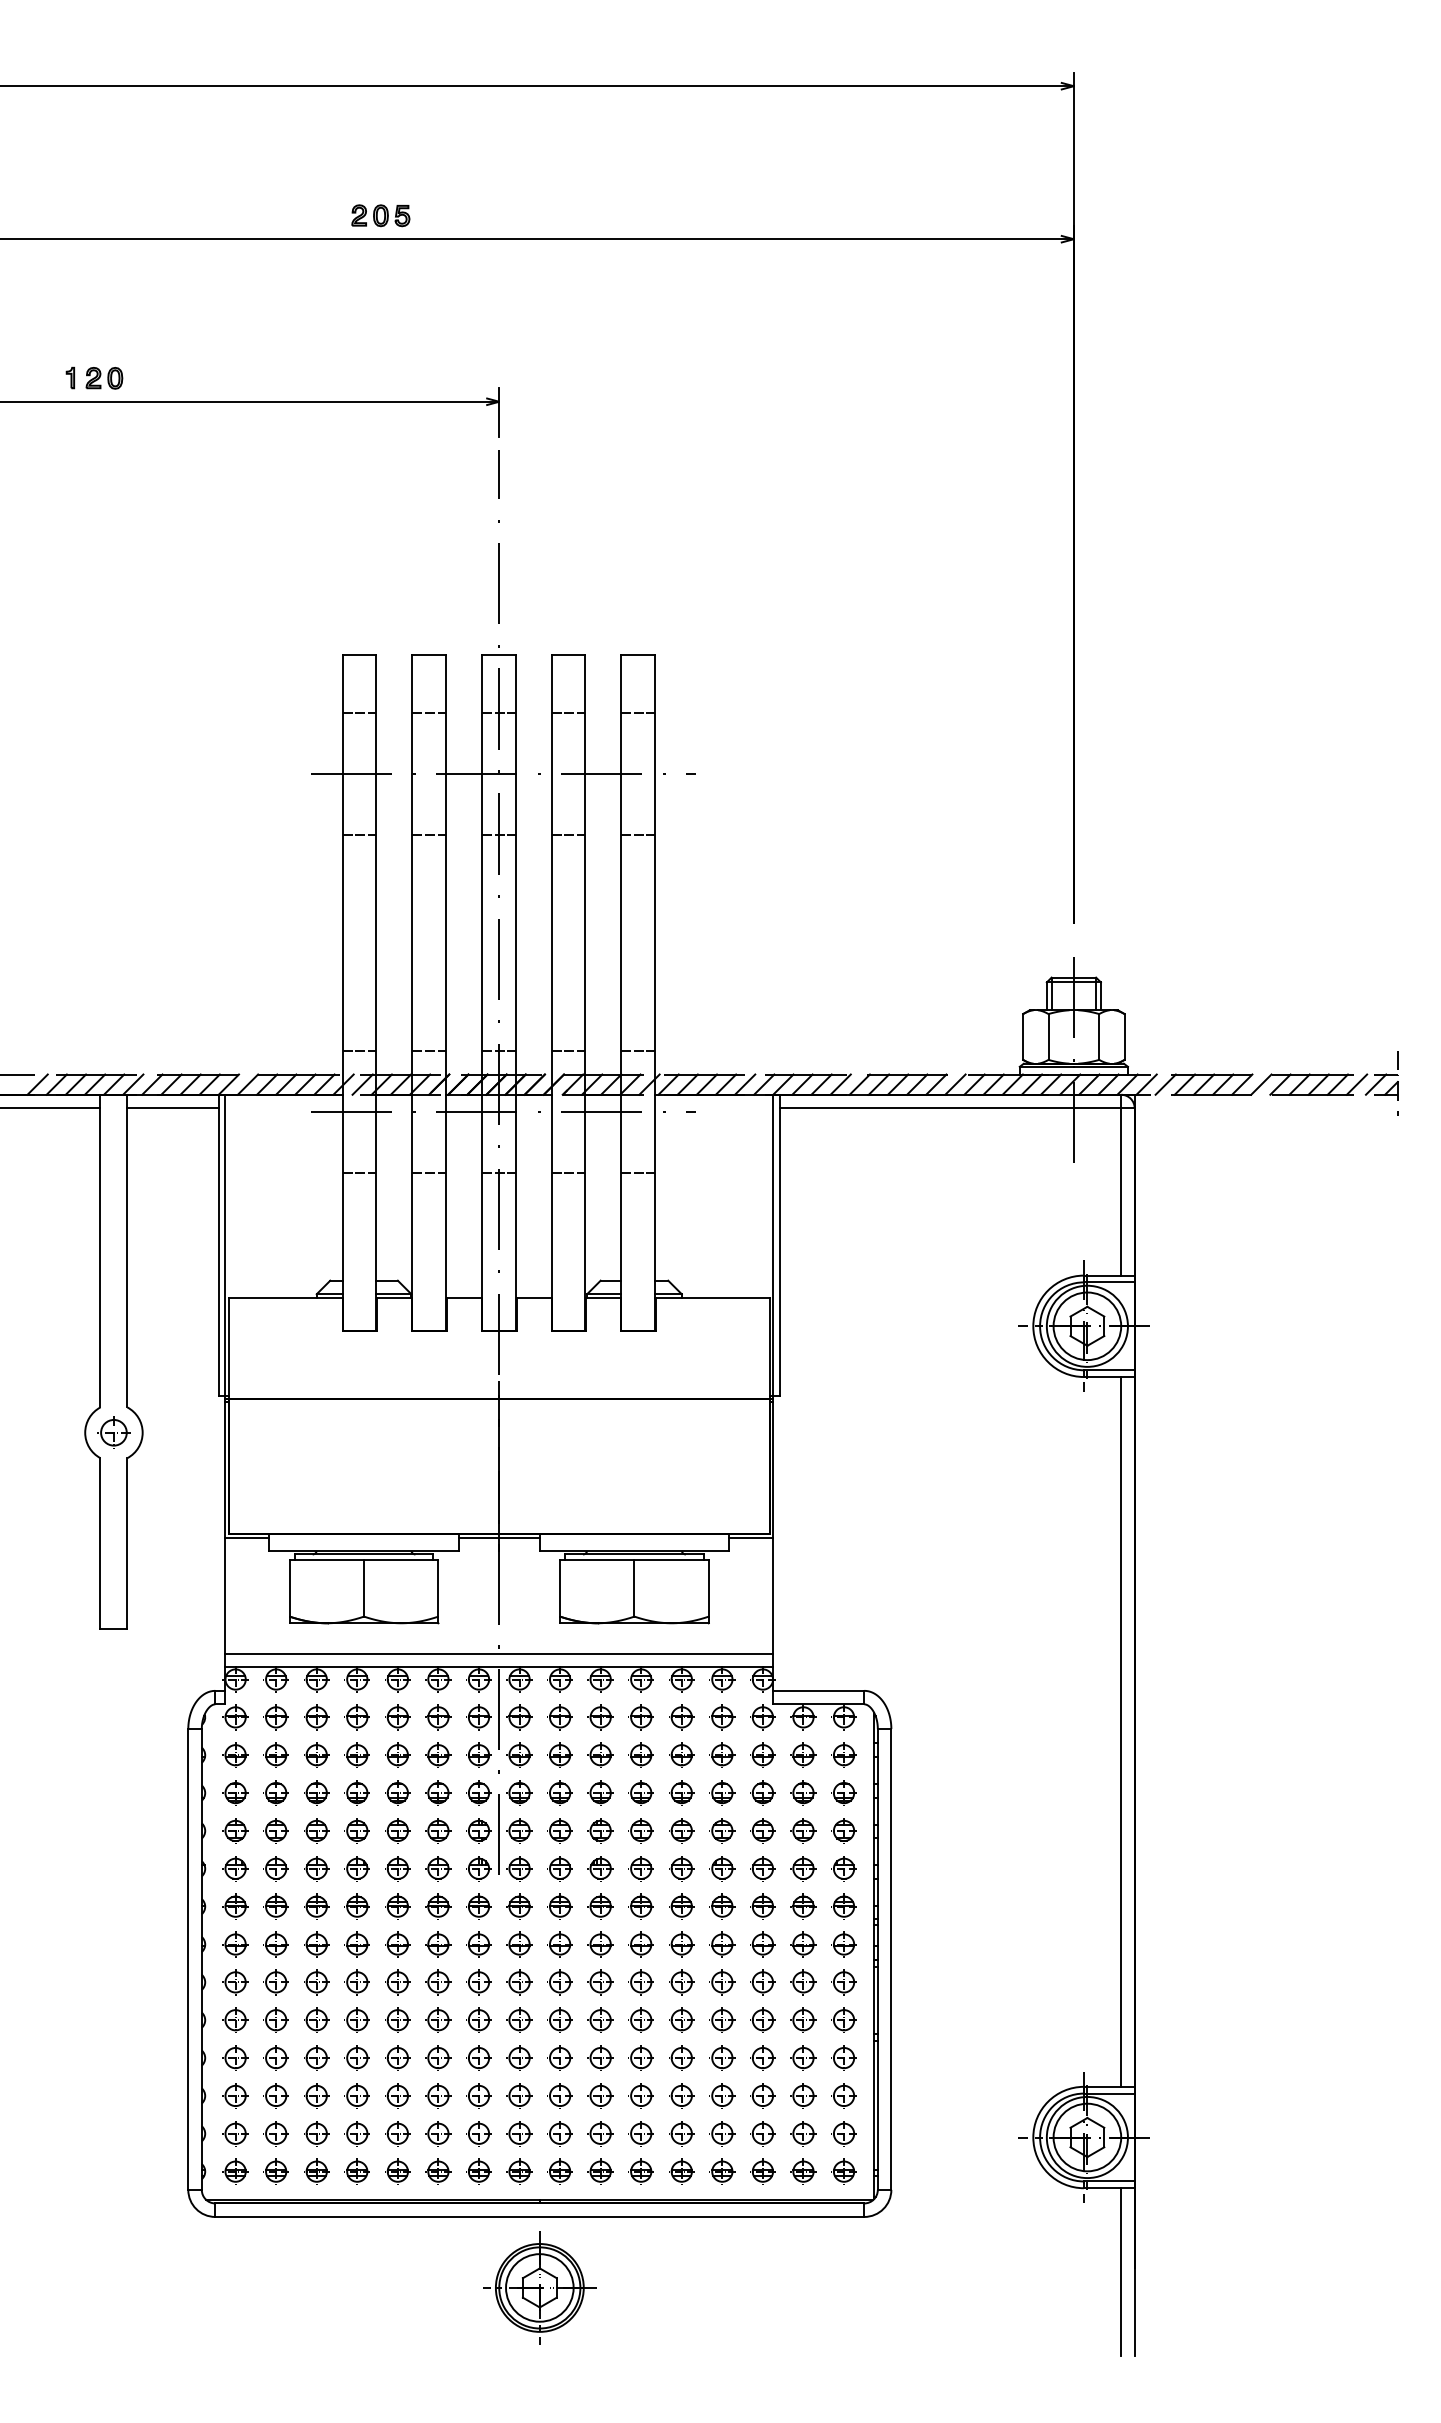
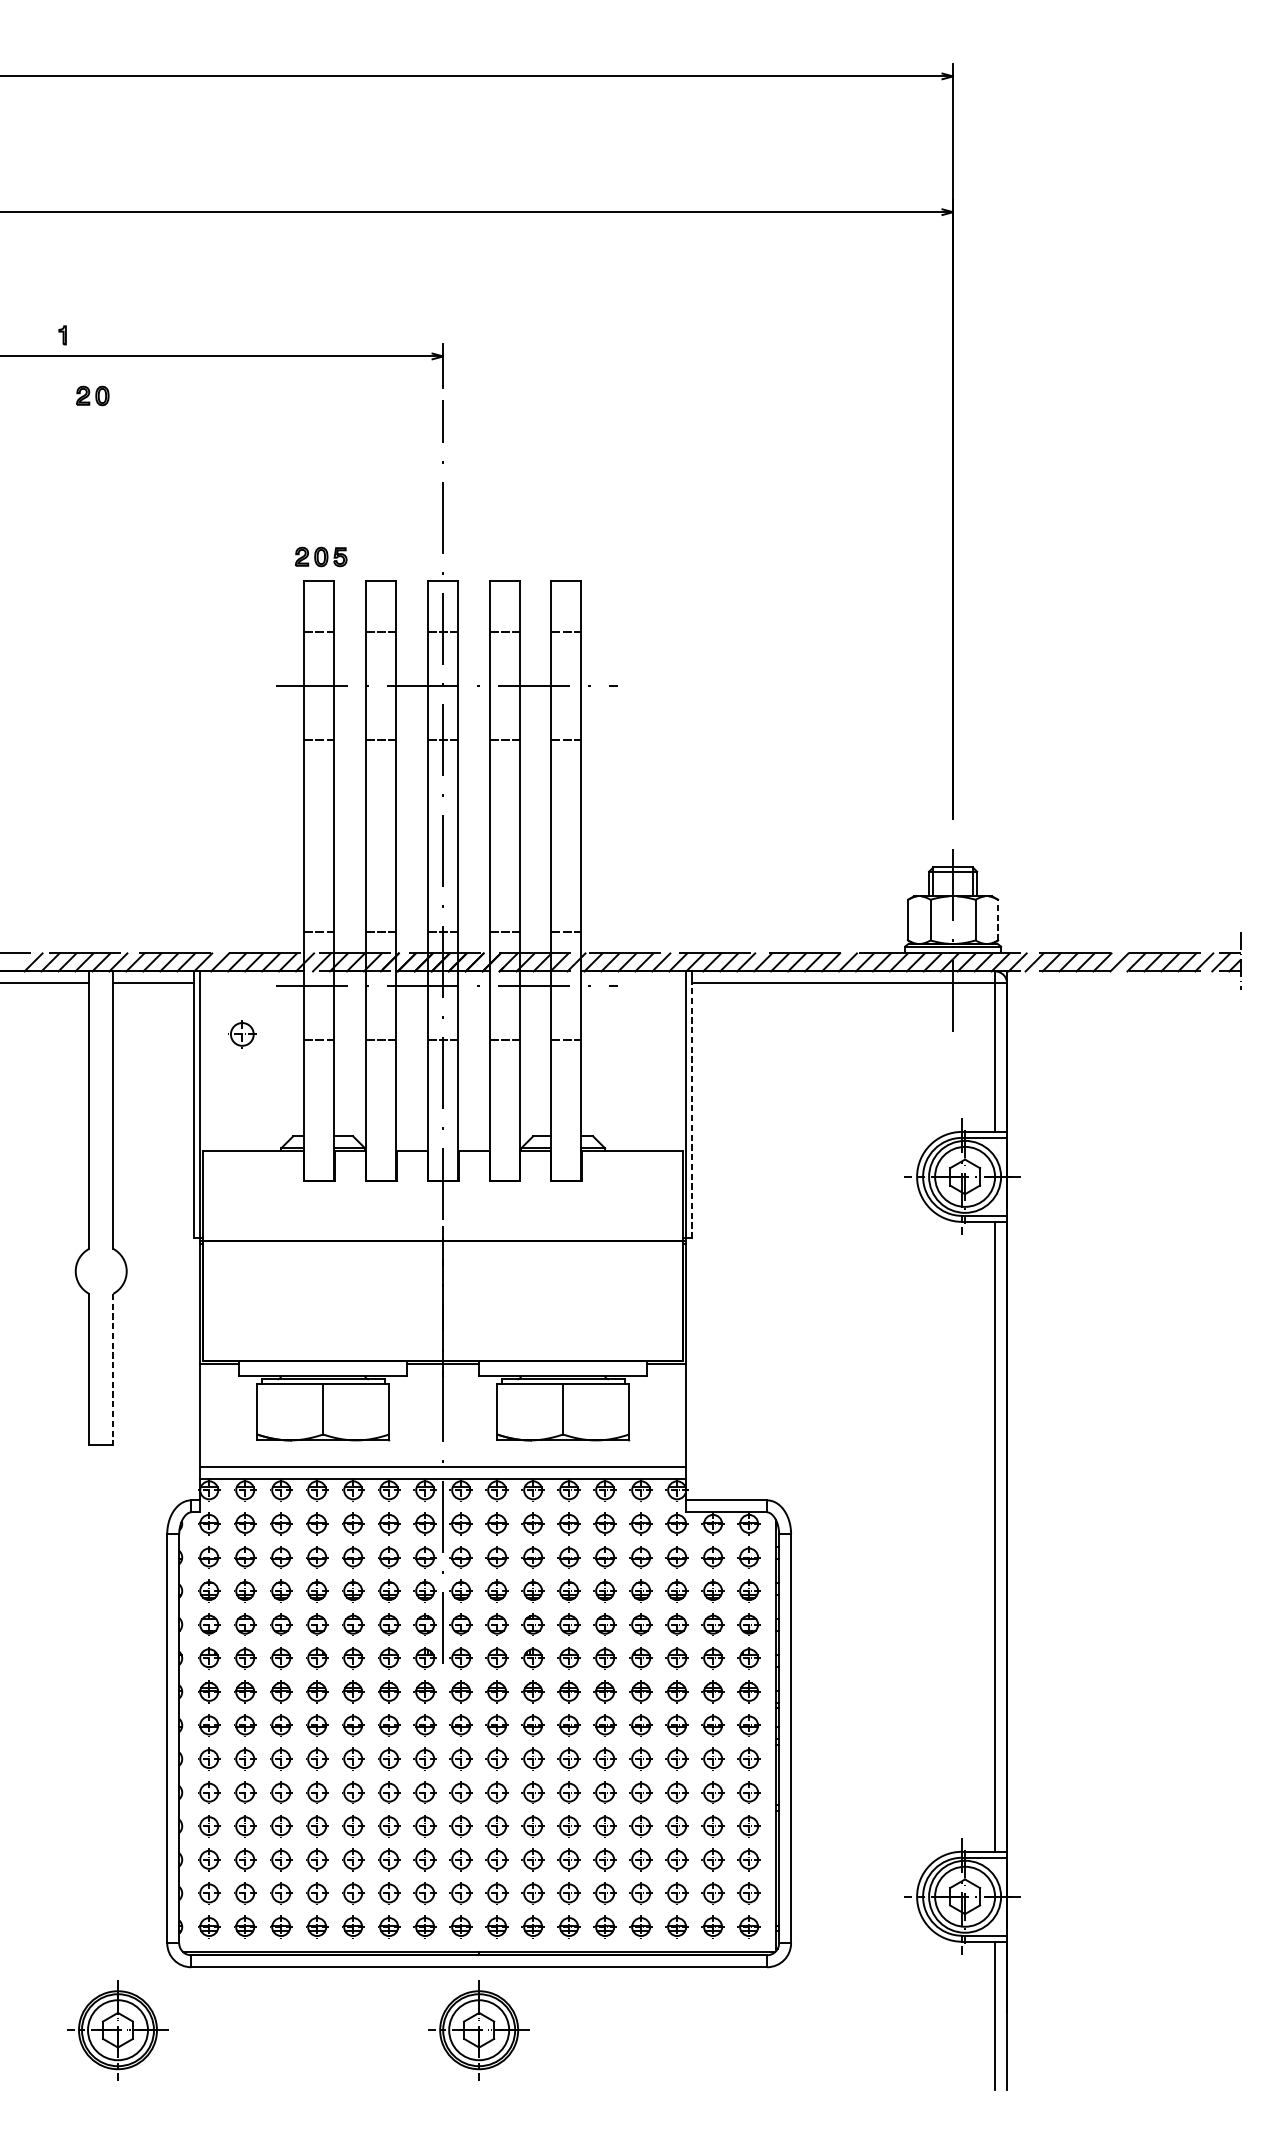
part: (380, 215) -> (320, 556), moved
part: (104, 378) -> (92, 396), moved
line: (1124, 1036) -> (998, 919), solid -> dashed
line: (779, 1251) -> (691, 1110), solid -> dashed
part: (113, 1432) -> (241, 1034), moved
line: (127, 1543) -> (113, 1369), solid -> dashed
part: (132, 2287) -> (117, 2029), added

